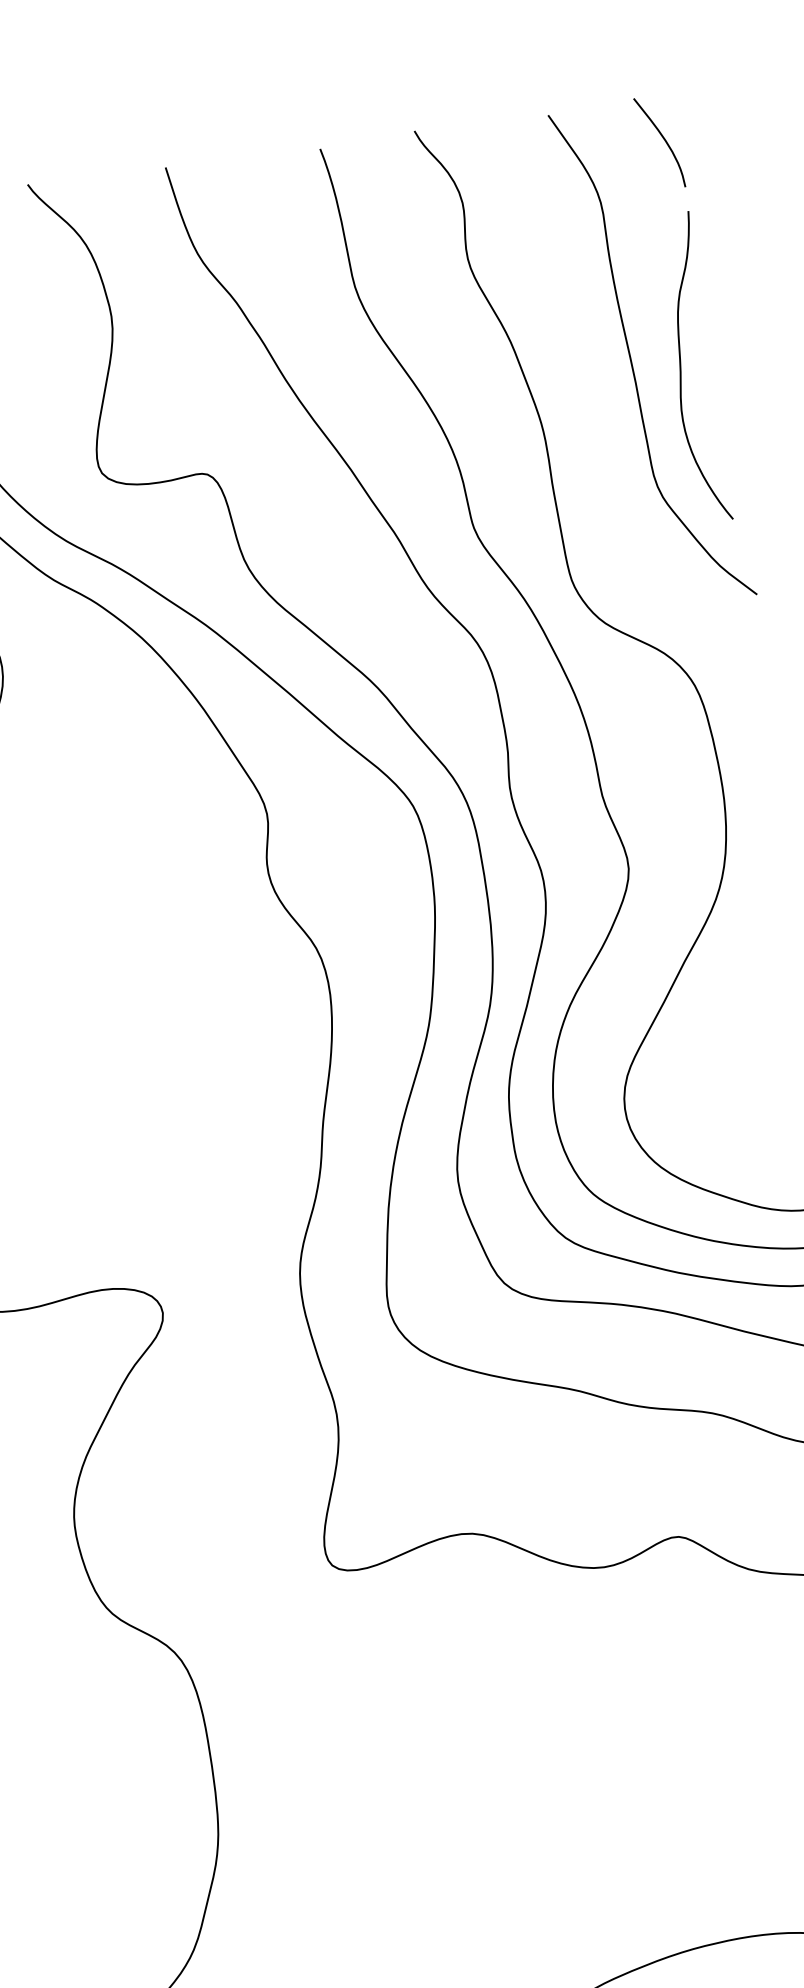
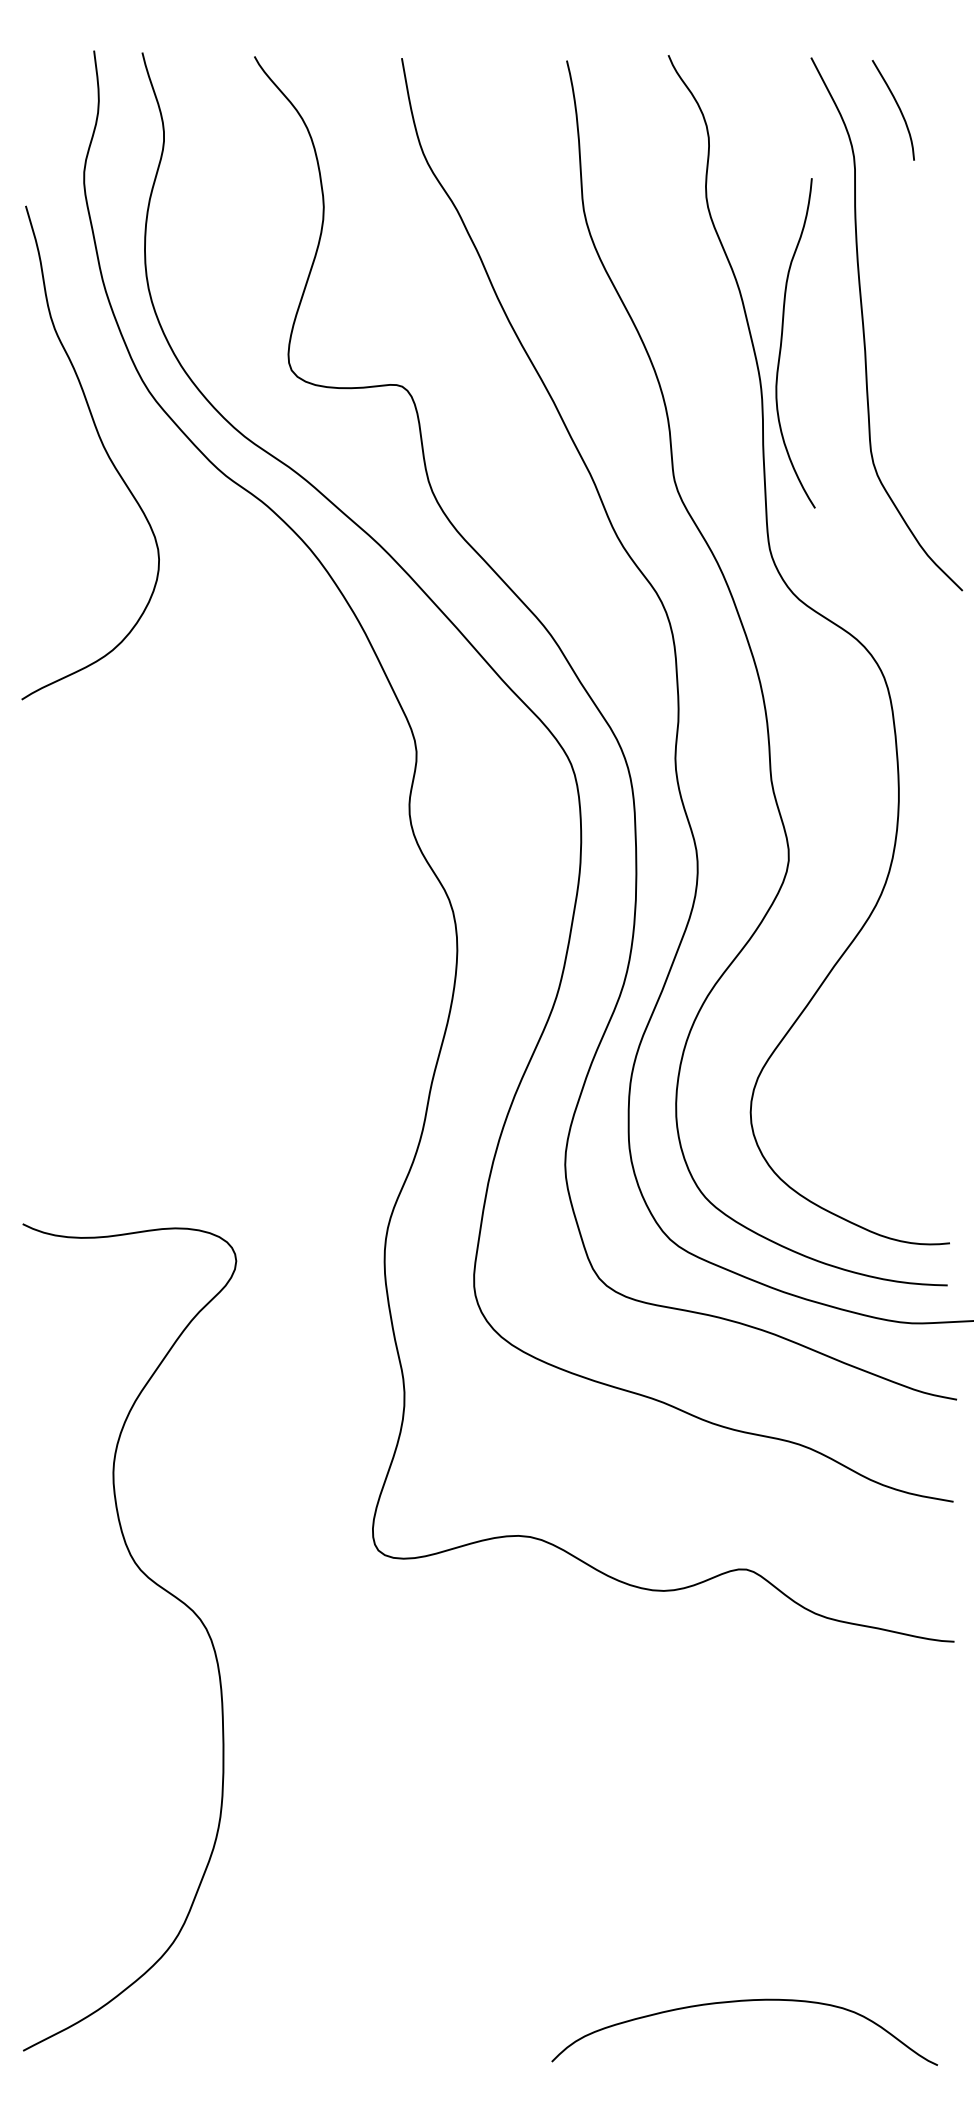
curve: (664, 140) -> (898, 108), moved
curve: (681, 368) -> (782, 342), moved

